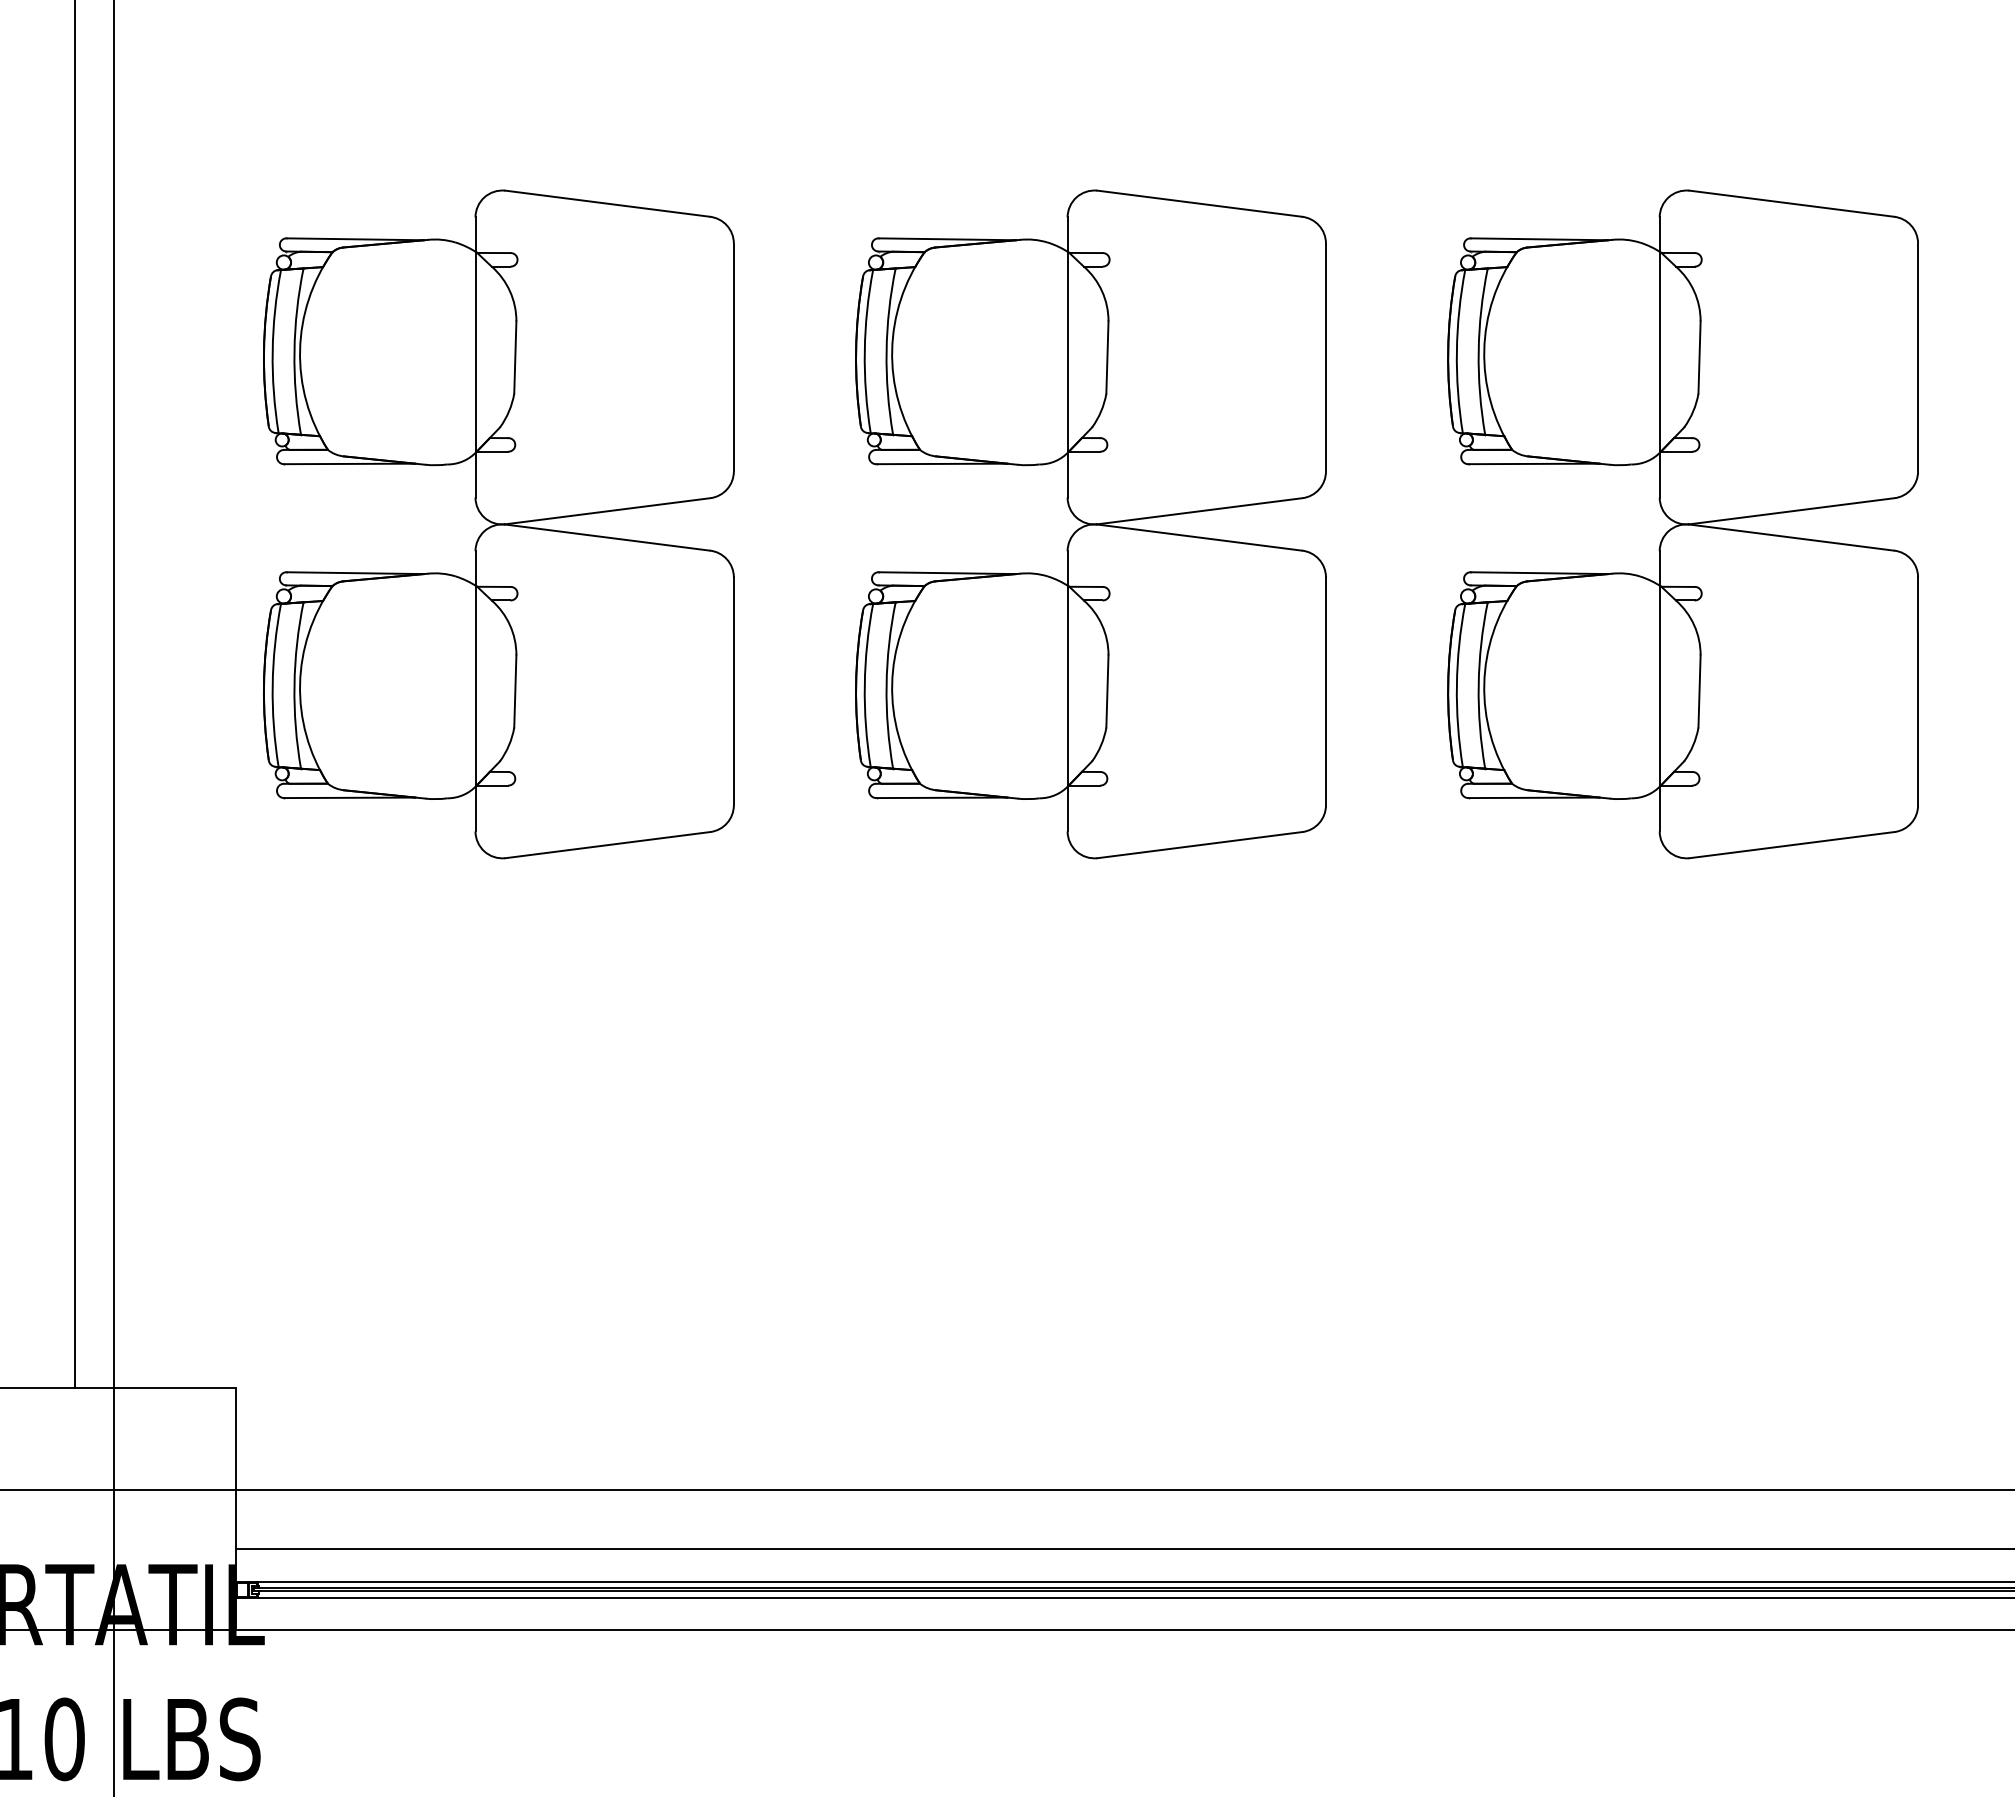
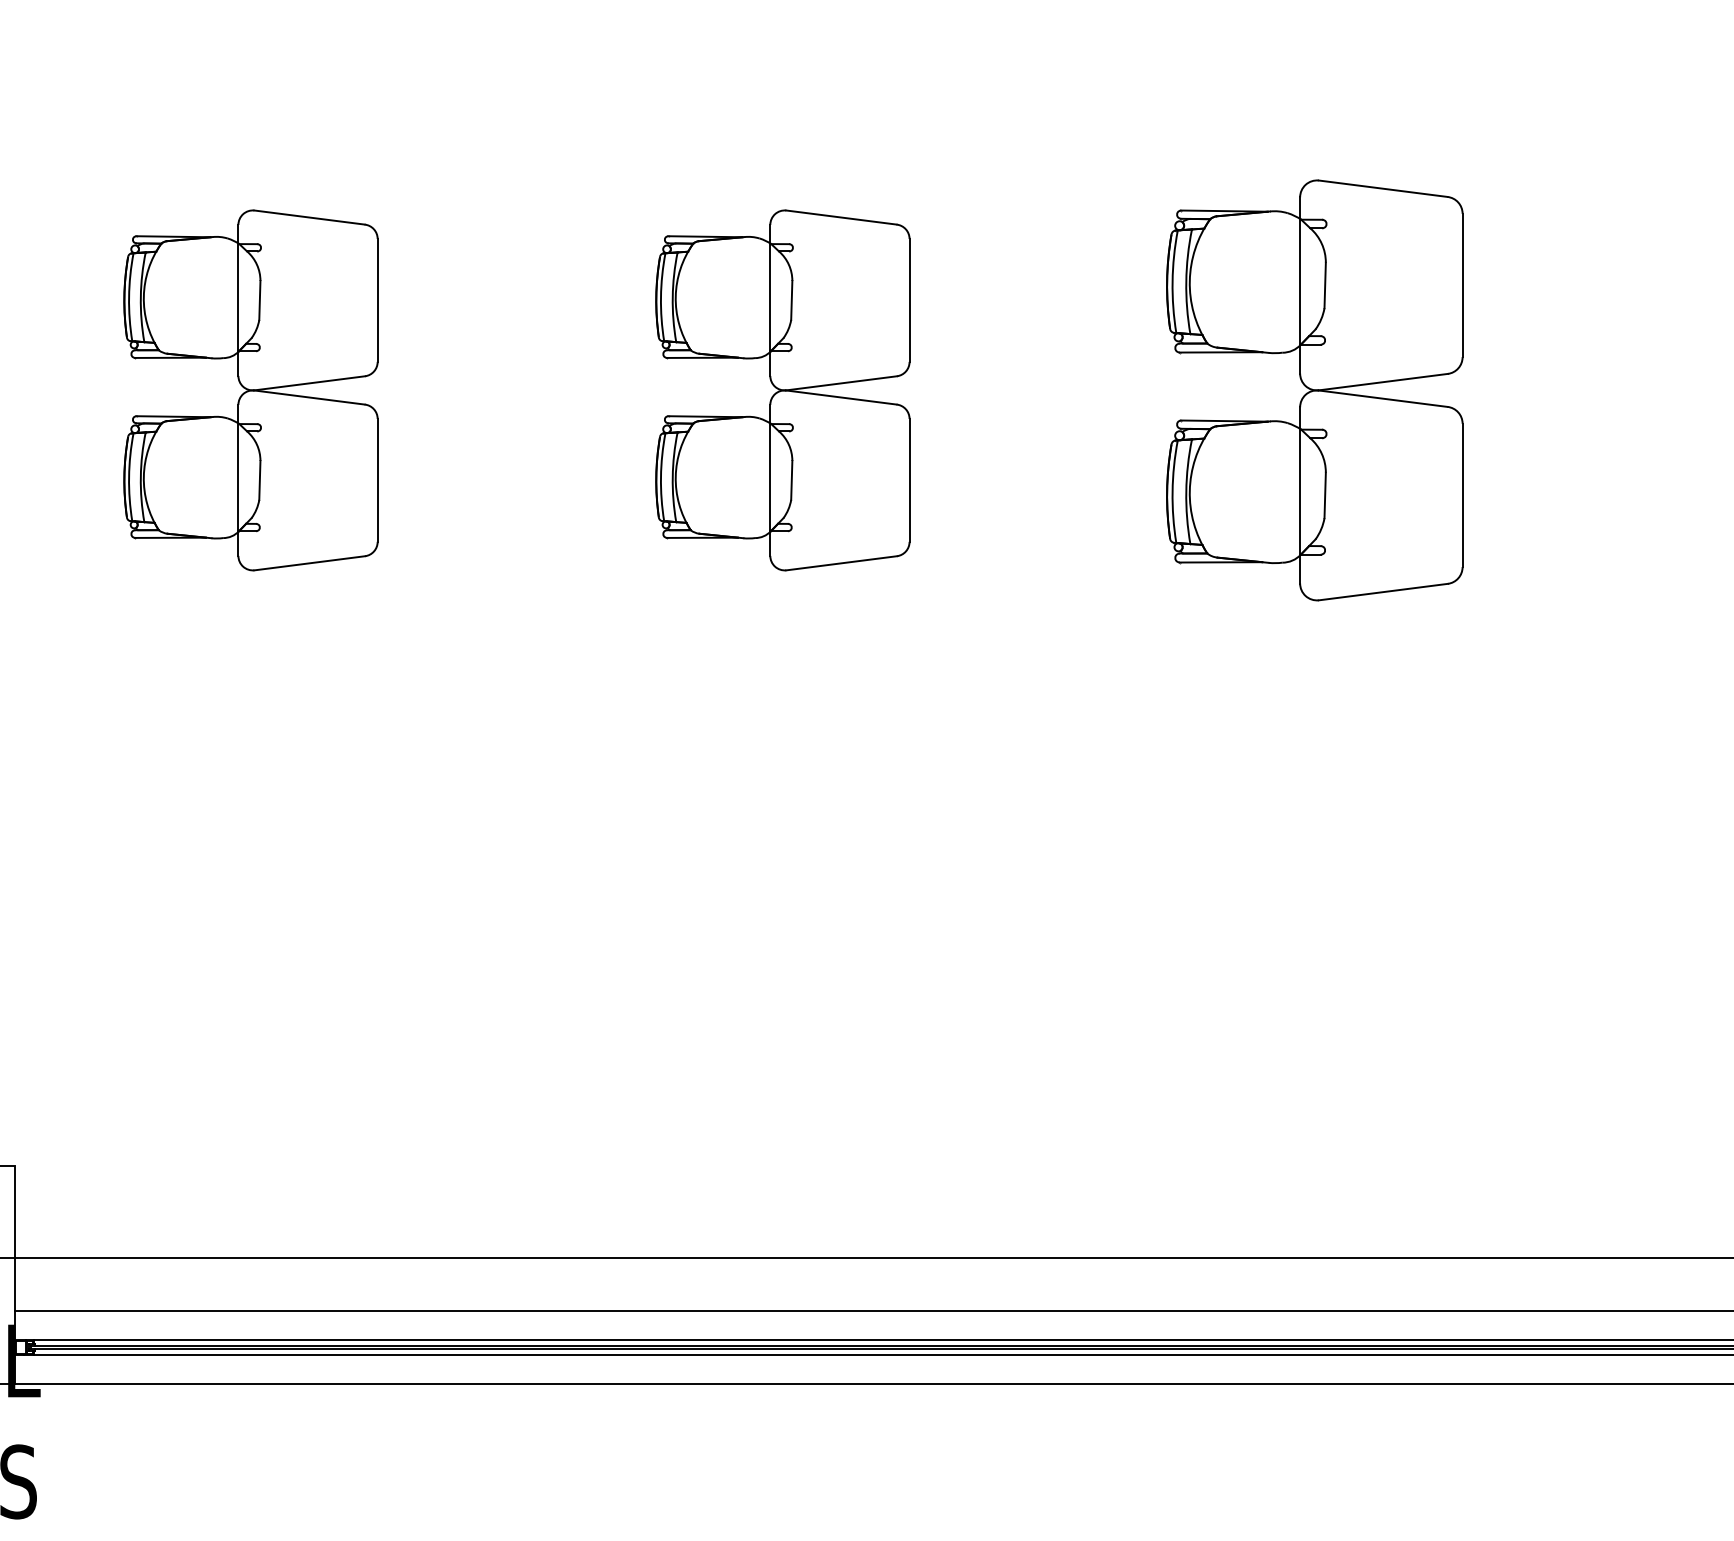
part: (498, 524) -> (250, 390), size x0.6
part: (1090, 524) -> (782, 390), size x0.6
part: (1682, 524) -> (1314, 390), size x0.7

